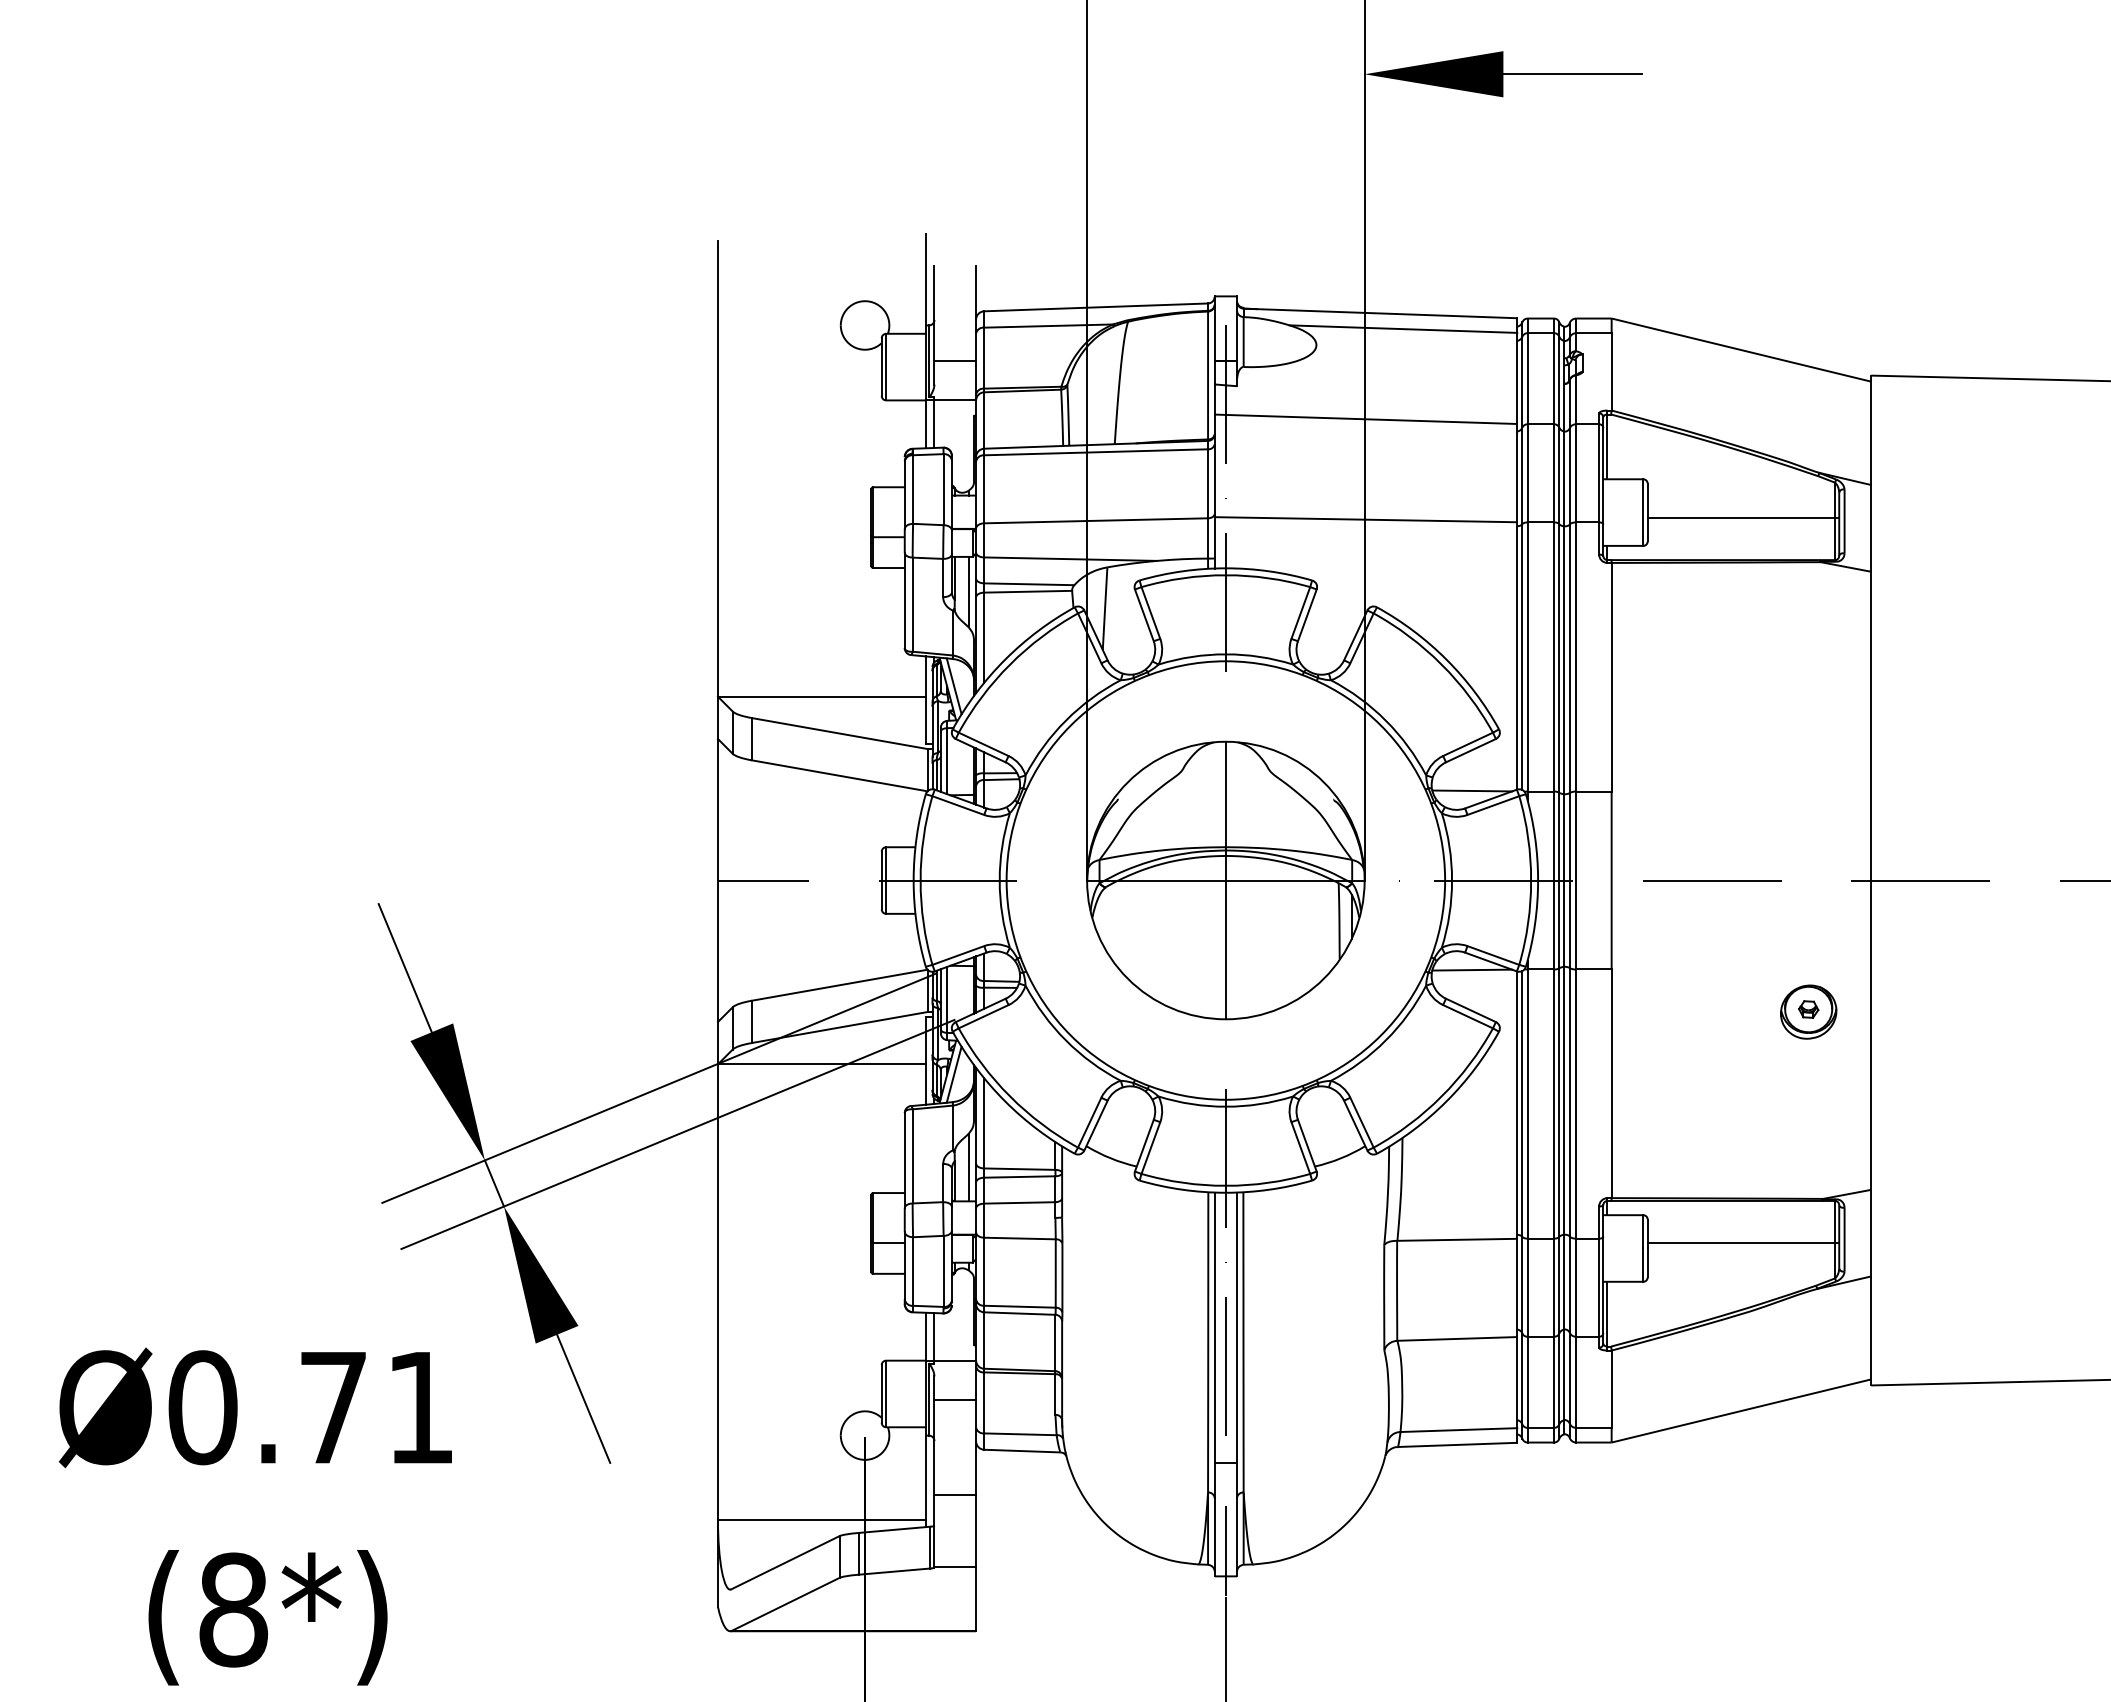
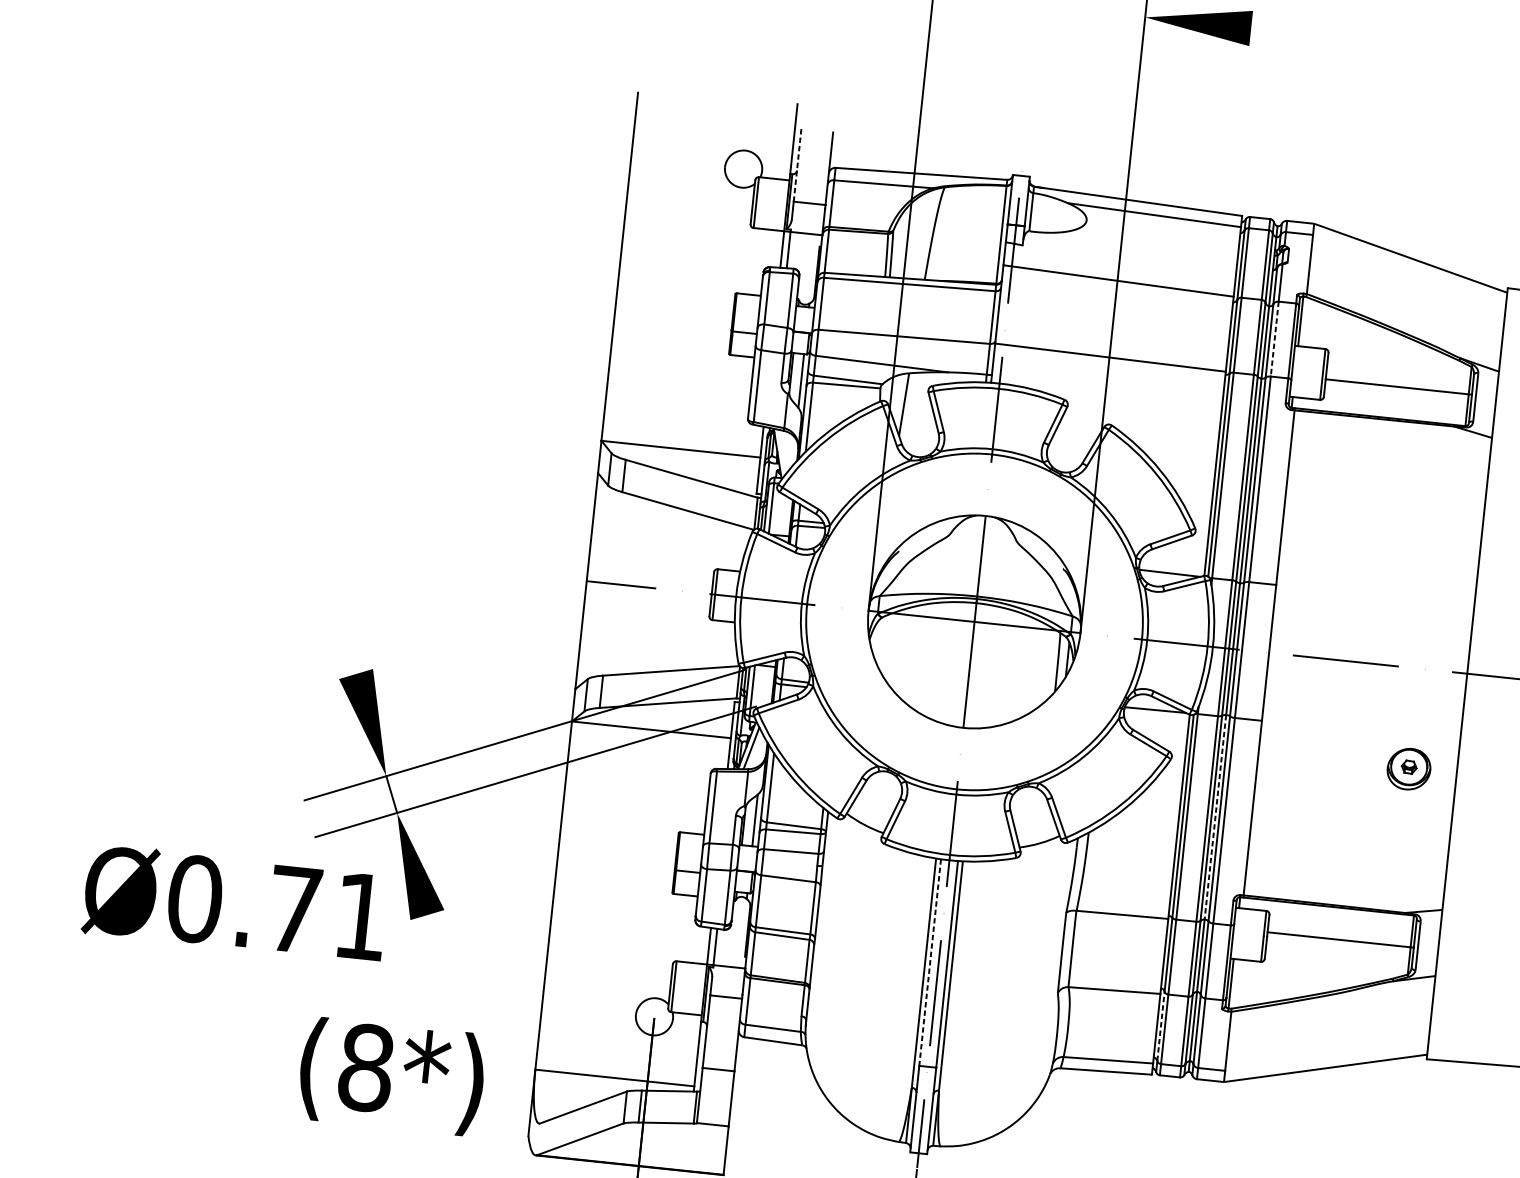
line: (1572, 74) -> (1303, 34), removed
line: (934, 312) -> (797, 164), solid -> dashed
line: (1576, 473) -> (1274, 339), solid -> dashed
line: (953, 686) -> (782, 451), removed
line: (404, 968) -> (340, 623), removed
line: (1564, 1100) -> (1215, 817), solid -> dashed
line: (1214, 1328) -> (929, 963), solid -> dashed
line: (1522, 1378) -> (1161, 1025), solid -> dashed
line: (583, 1398) -> (442, 965), removed
text: (255, 1407) -> (235, 903), moved
text: (267, 1617) -> (391, 1076), moved

